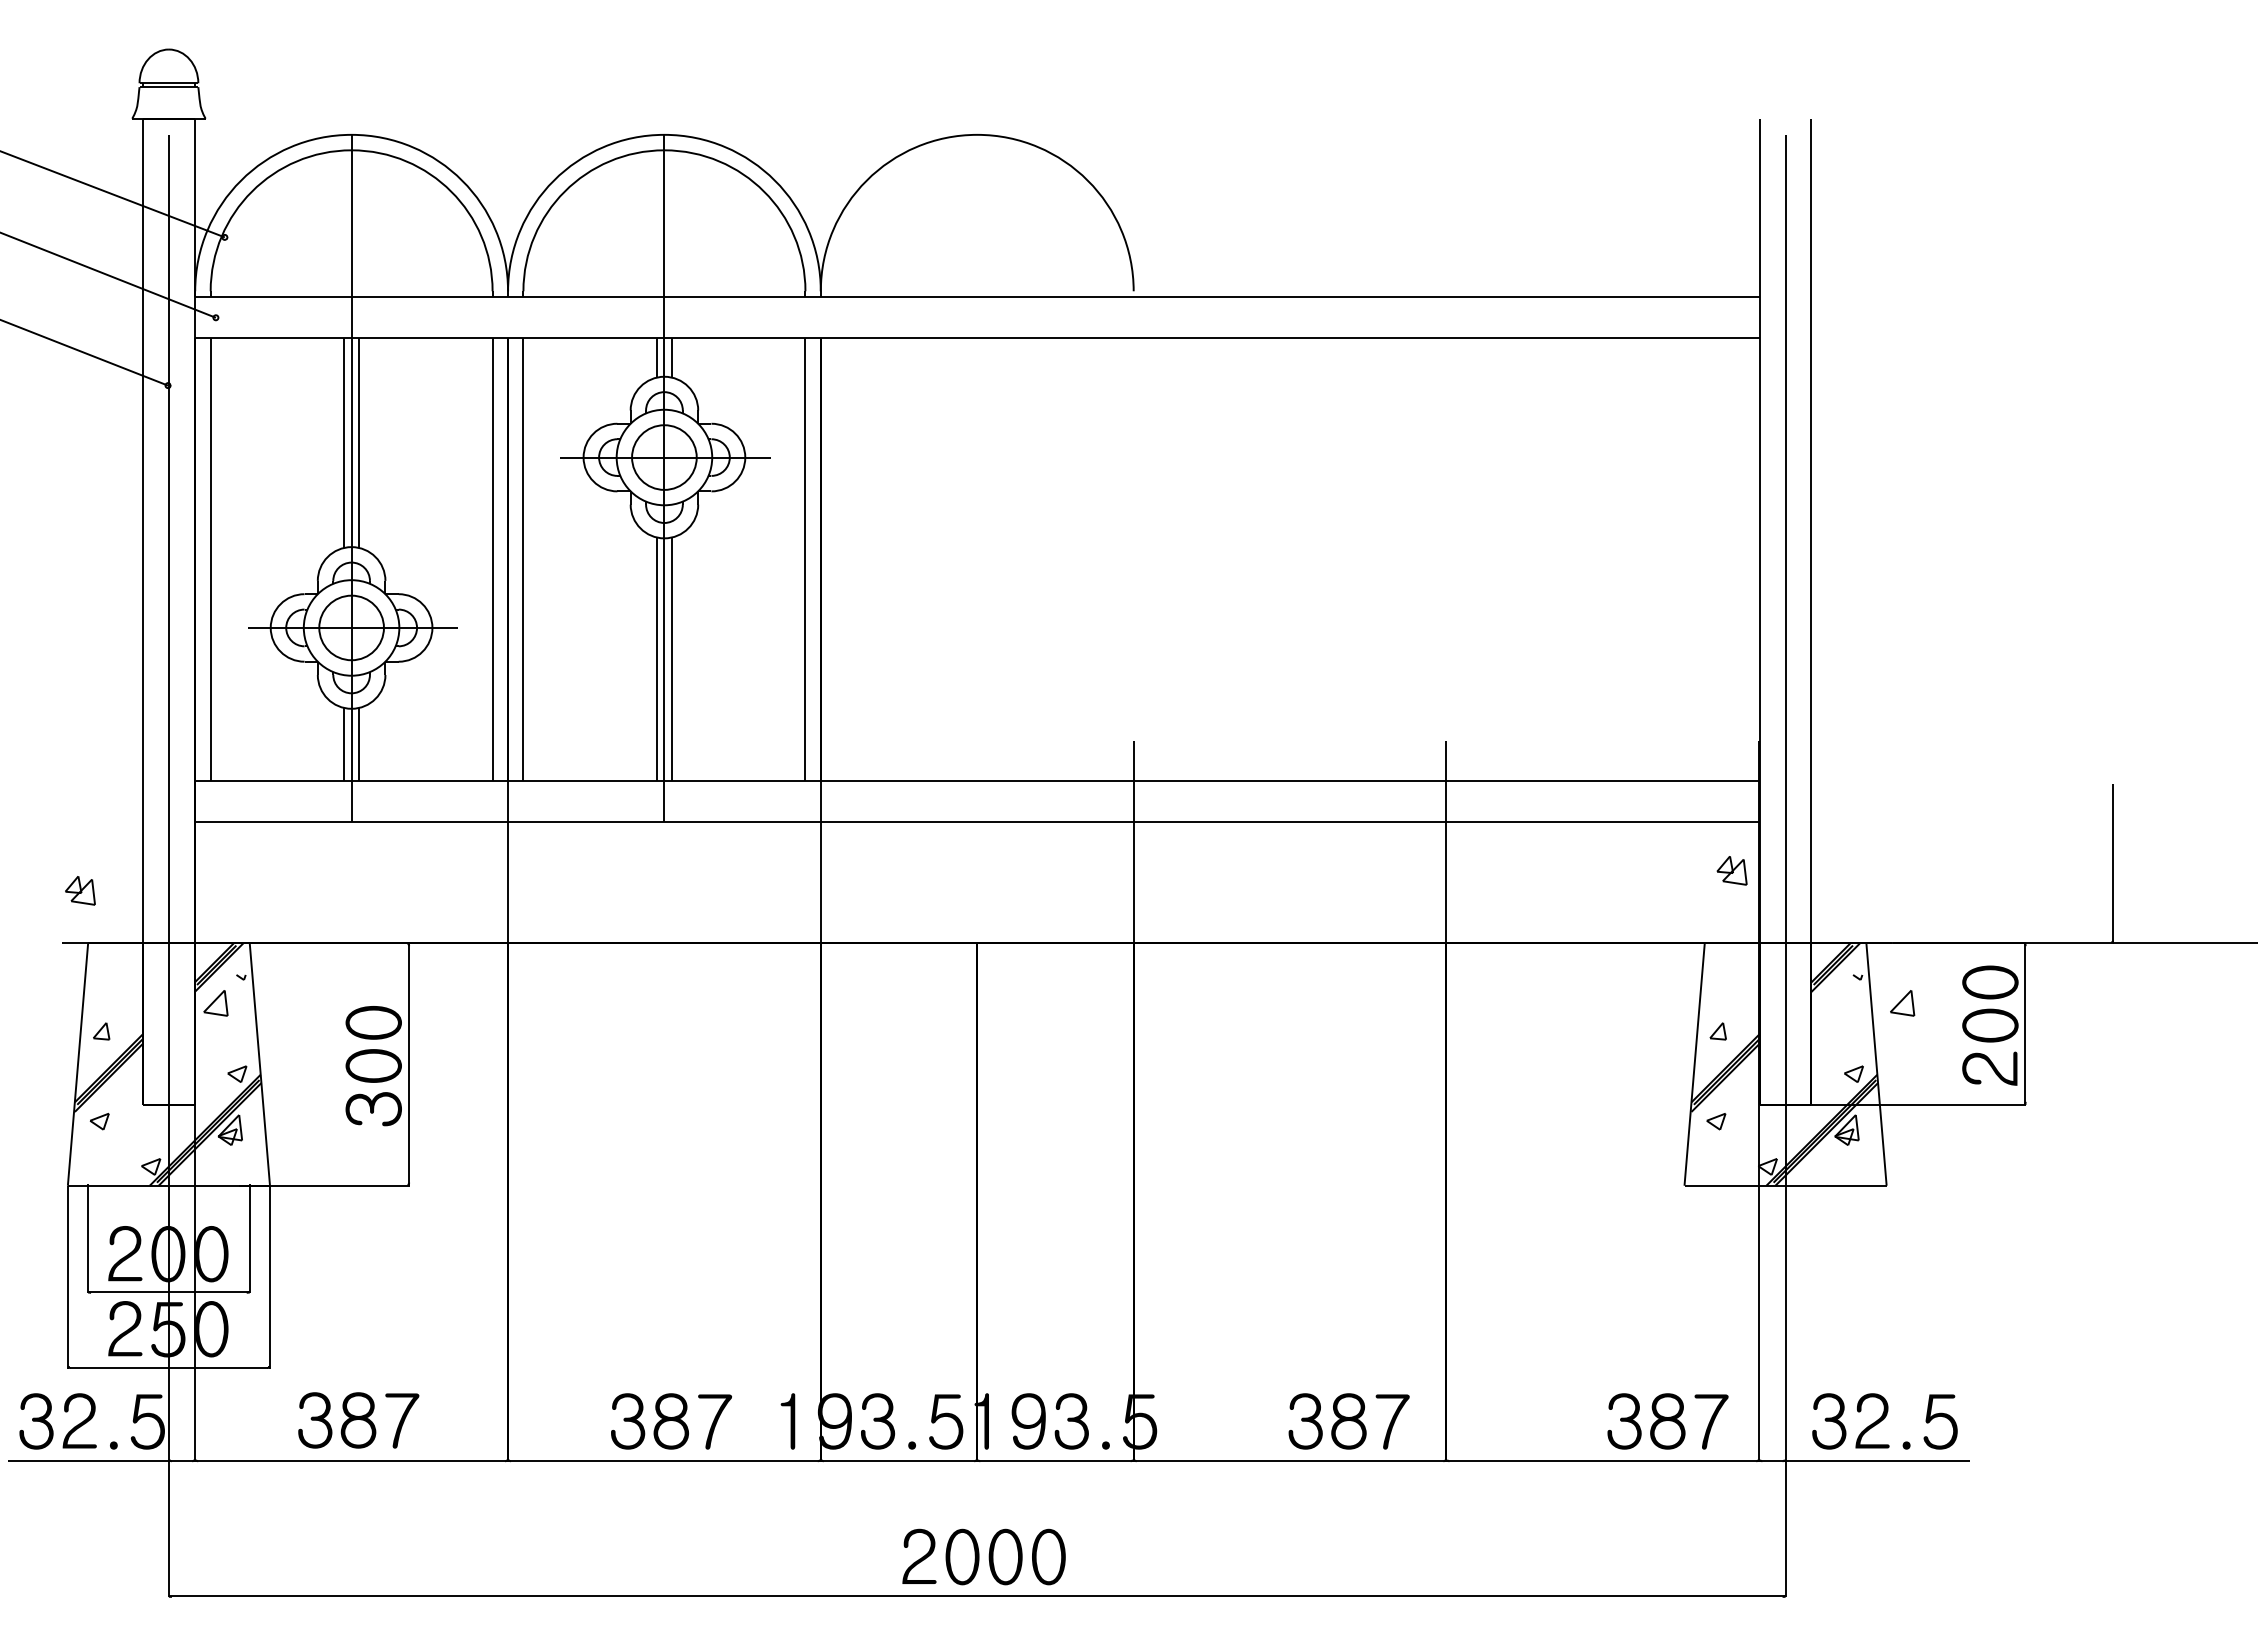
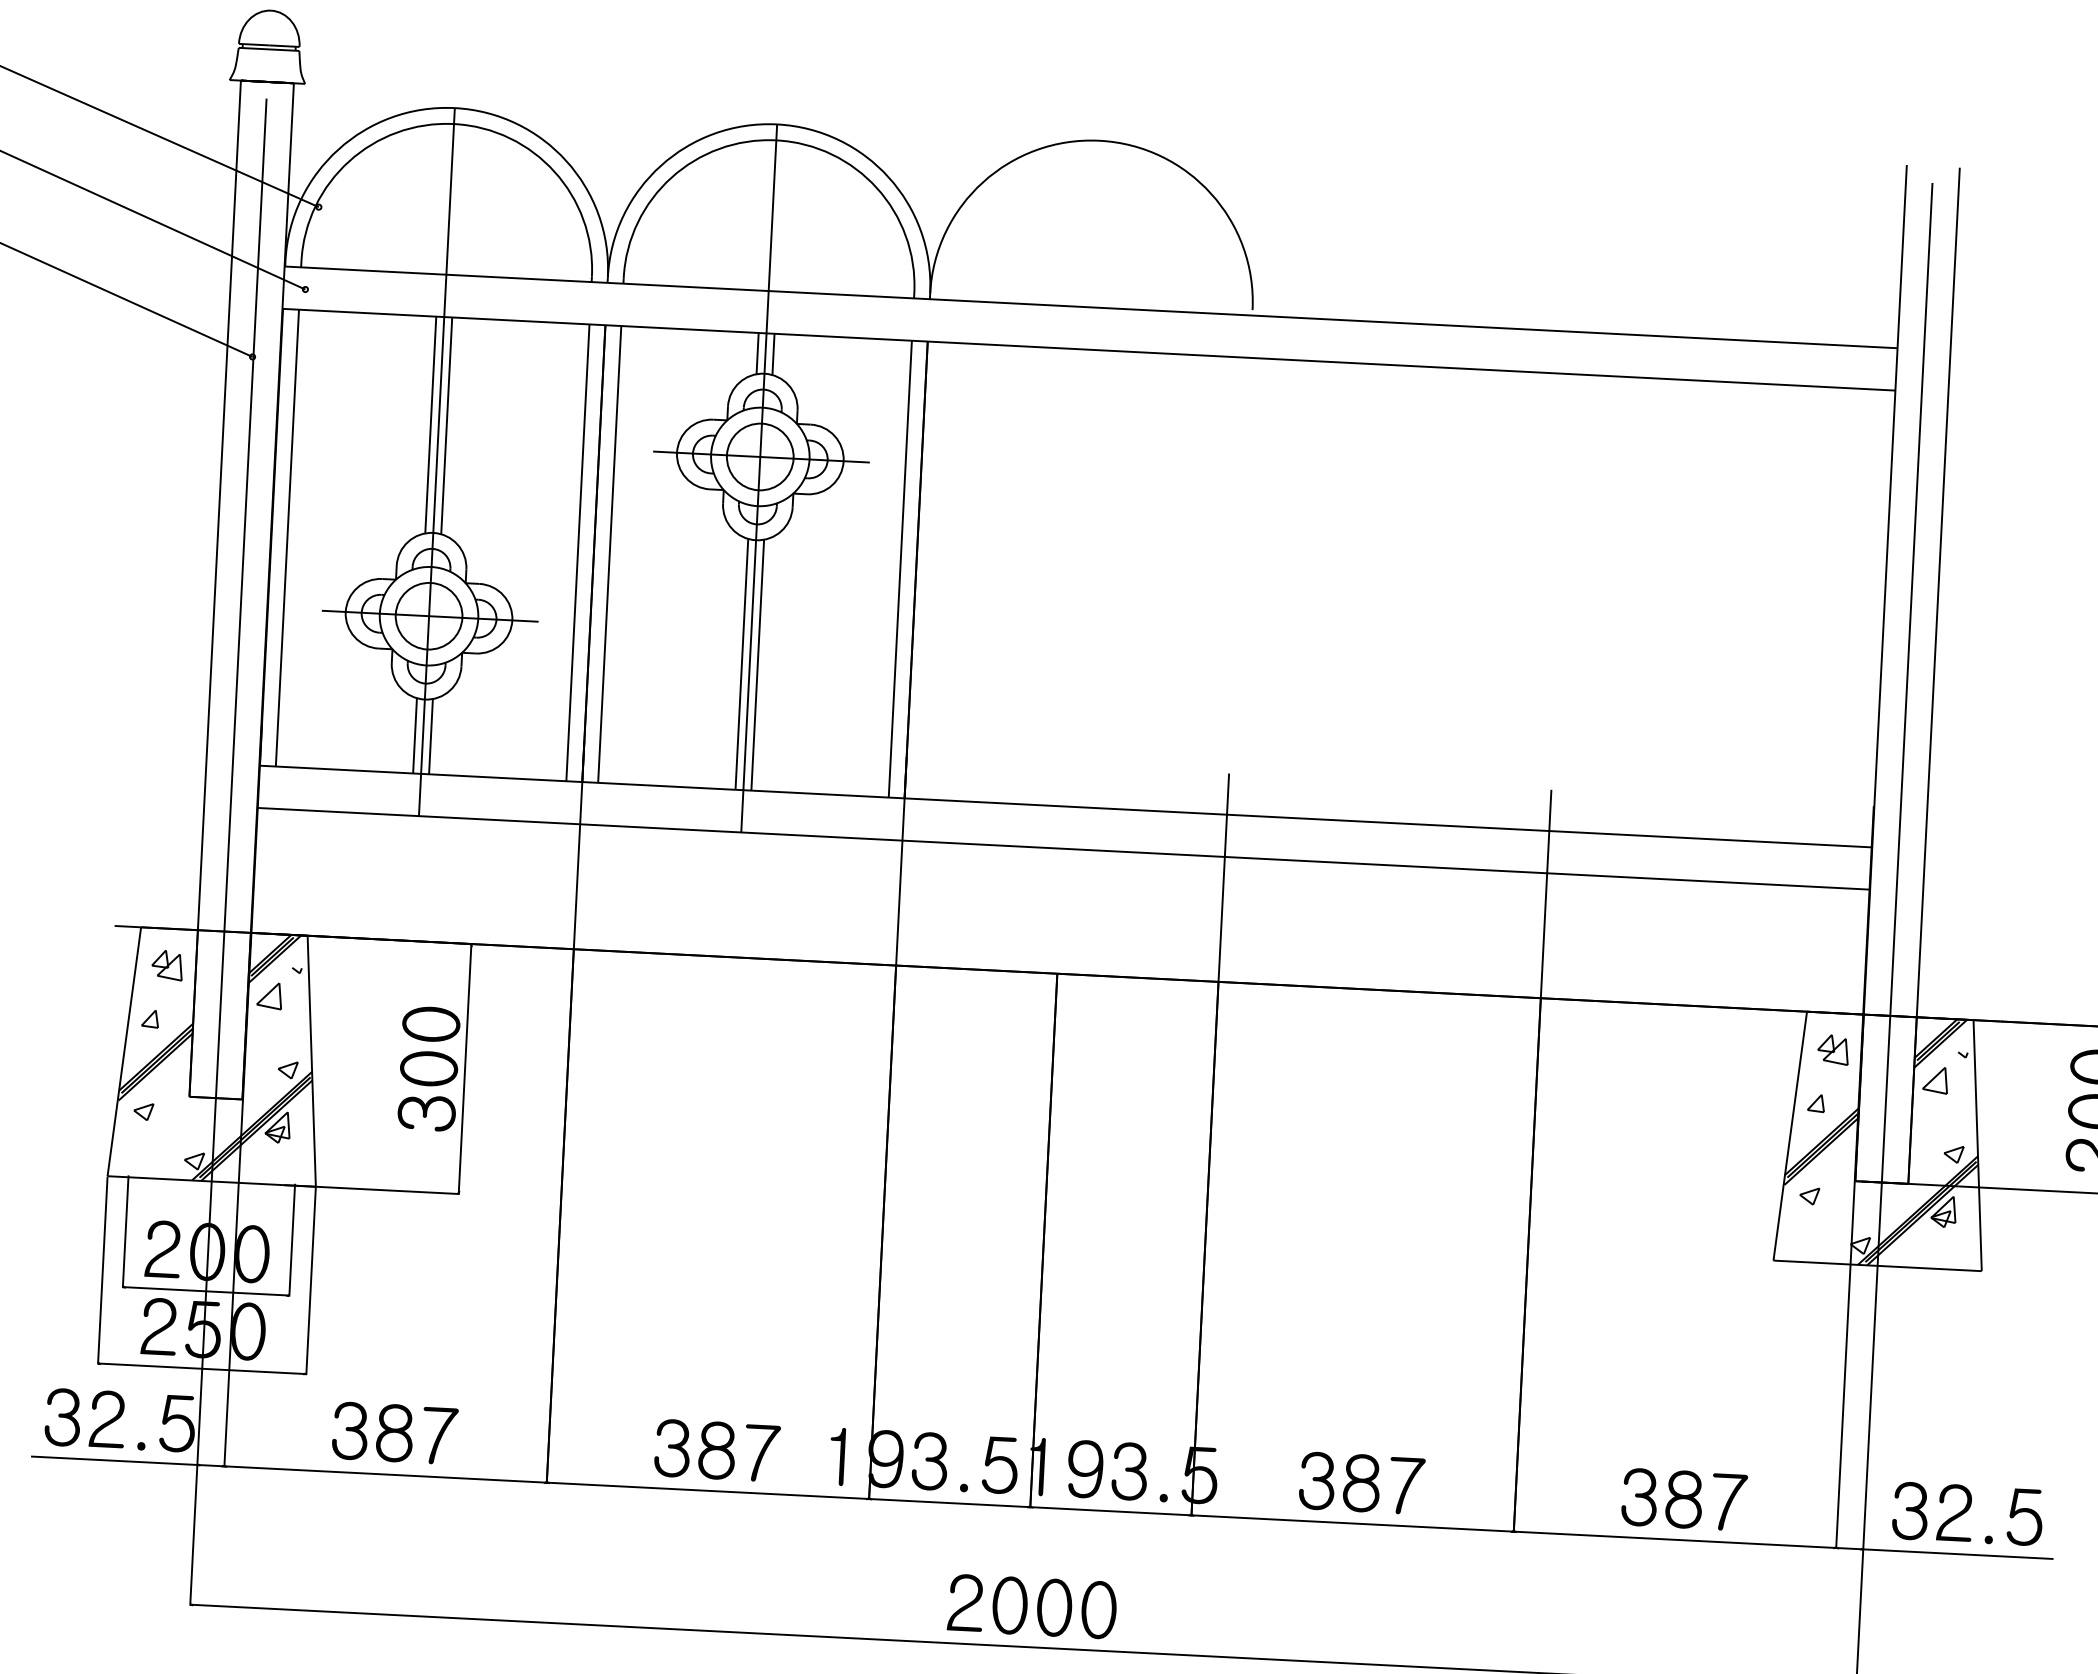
part: (1731, 870) -> (1832, 1049), moved
part: (80, 890) -> (167, 965), moved
part: (1902, 1003) -> (1935, 1080), moved
text: (1348, 1421) -> (1361, 1483), moved
text: (1667, 1421) -> (1683, 1499), moved

